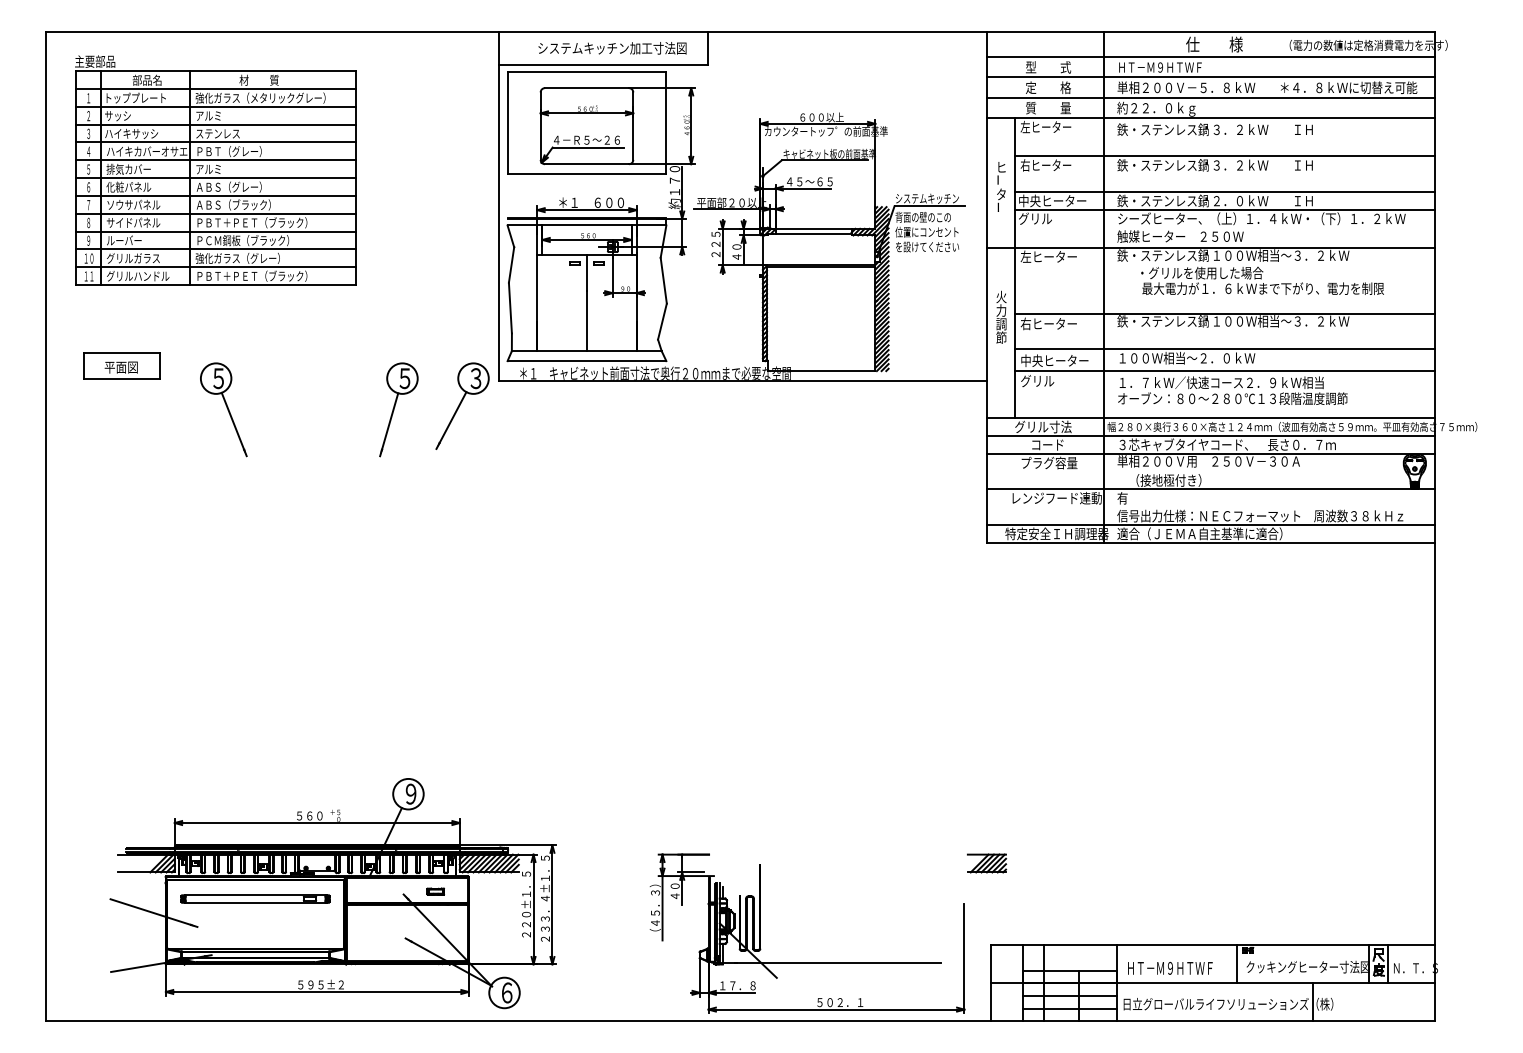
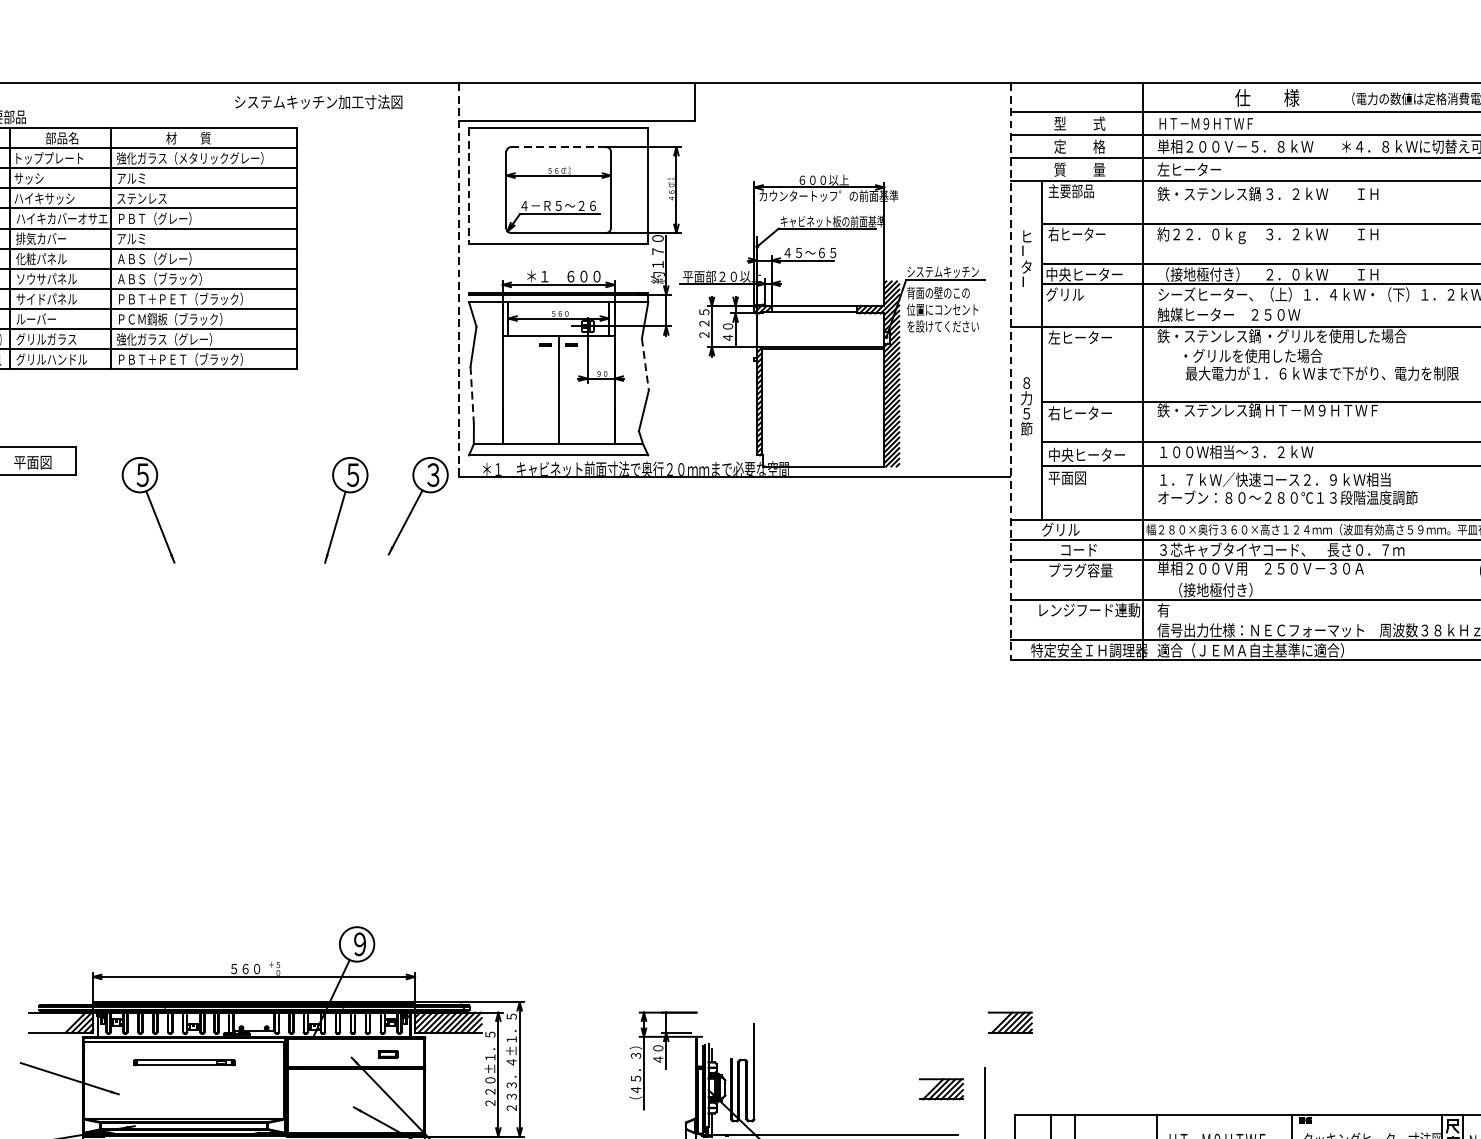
text: (612, 48) -> (318, 102), moved
line: (587, 88) -> (559, 147), solid -> dashed
text: (1156, 108) -> (1201, 170), 約２２．０ｋｇ -> 左ヒーター
line: (507, 123) -> (468, 187), solid -> dashed
text: (1045, 127) -> (1076, 191), 左ヒーター -> 主要部品
text: (1162, 166) -> (1208, 235), 鉄・ステンレス鍋 -> 約２２．０ｋｇ
text: (1162, 200) -> (1208, 273), 鉄・ステンレス鍋 -> （接地極付き）
line: (498, 206) -> (458, 280), solid -> dashed
text: (1281, 255) -> (1342, 336), １００Ｗ相当～３．２ｋＷ -> ・グリルを使用した場合
line: (663, 281) -> (645, 365), solid -> dashed
line: (987, 287) -> (1010, 372), solid -> dashed
text: (1001, 296) -> (1026, 382), 火 -> ８
line: (510, 308) -> (472, 395), solid -> dashed
text: (1281, 321) -> (1342, 410), １００Ｗ相当～３．２ｋＷ -> ＨＴ－Ｍ９ＨＴＷＦ
text: (1001, 324) -> (1026, 414), 調 -> ５
text: (1214, 358) -> (1267, 452), １００Ｗ相当～２．０ｋＷ -> １００Ｗ相当～３．２ｋＷ
text: (1037, 381) -> (1067, 478), グリル -> 平面図
text: (1060, 426) -> (1093, 529), グリル寸法 -> グリル
part: (255, 898) -> (184, 1062), size x0.6
part: (926, 922) -> (942, 1089), added

